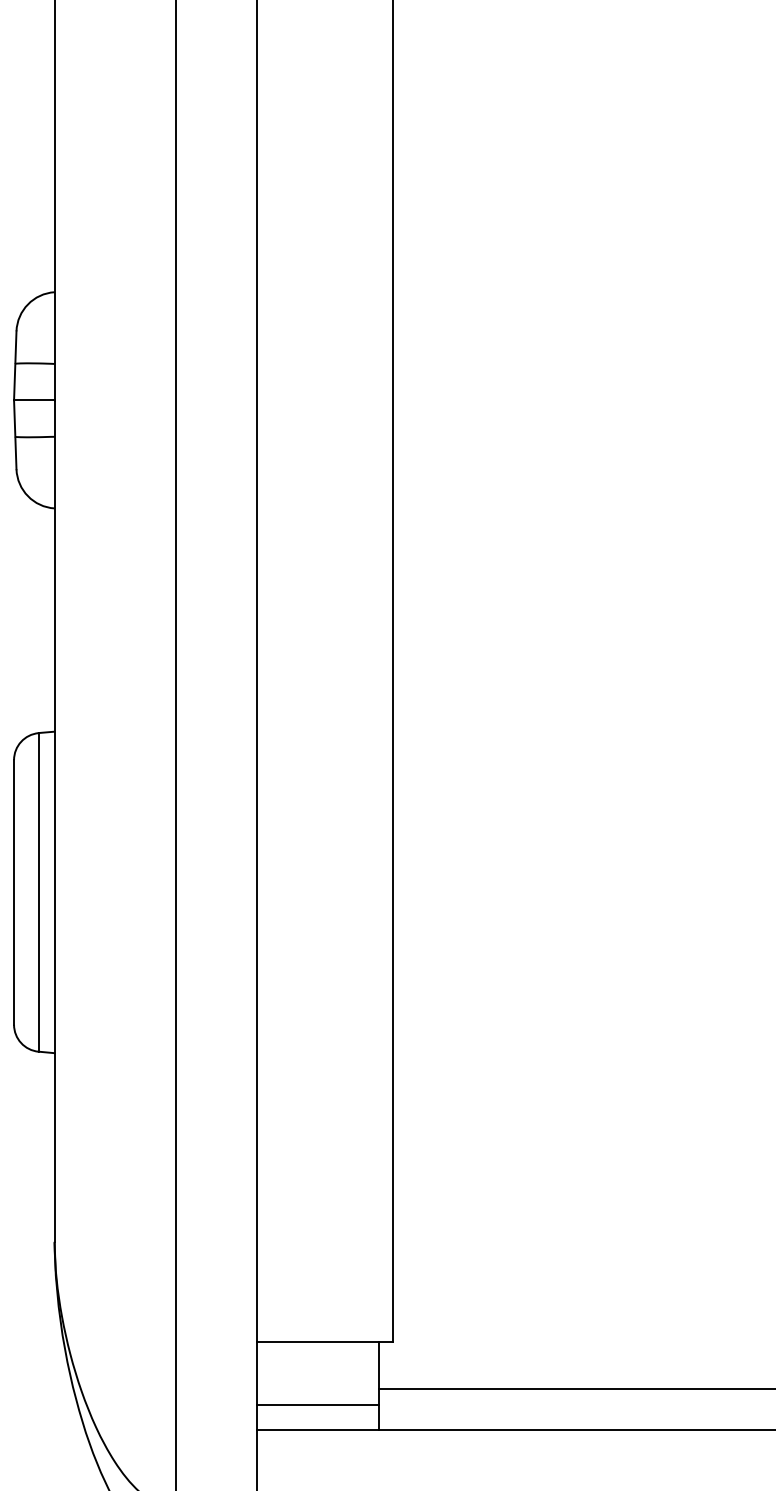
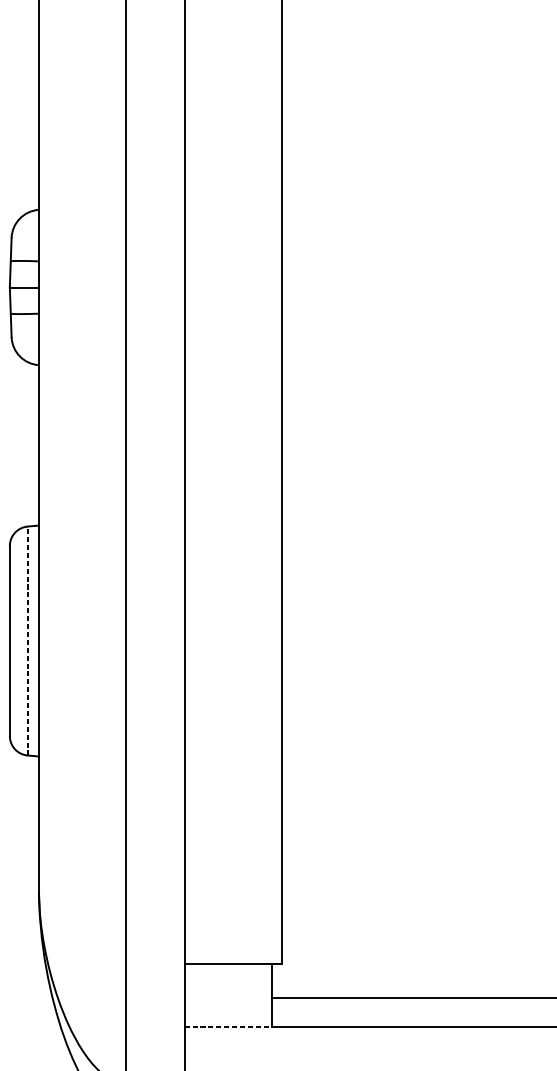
line: (38, 891) -> (27, 640), solid -> dashed
line: (318, 1405) -> (228, 1009), removed
line: (318, 1429) -> (228, 1026), solid -> dashed

